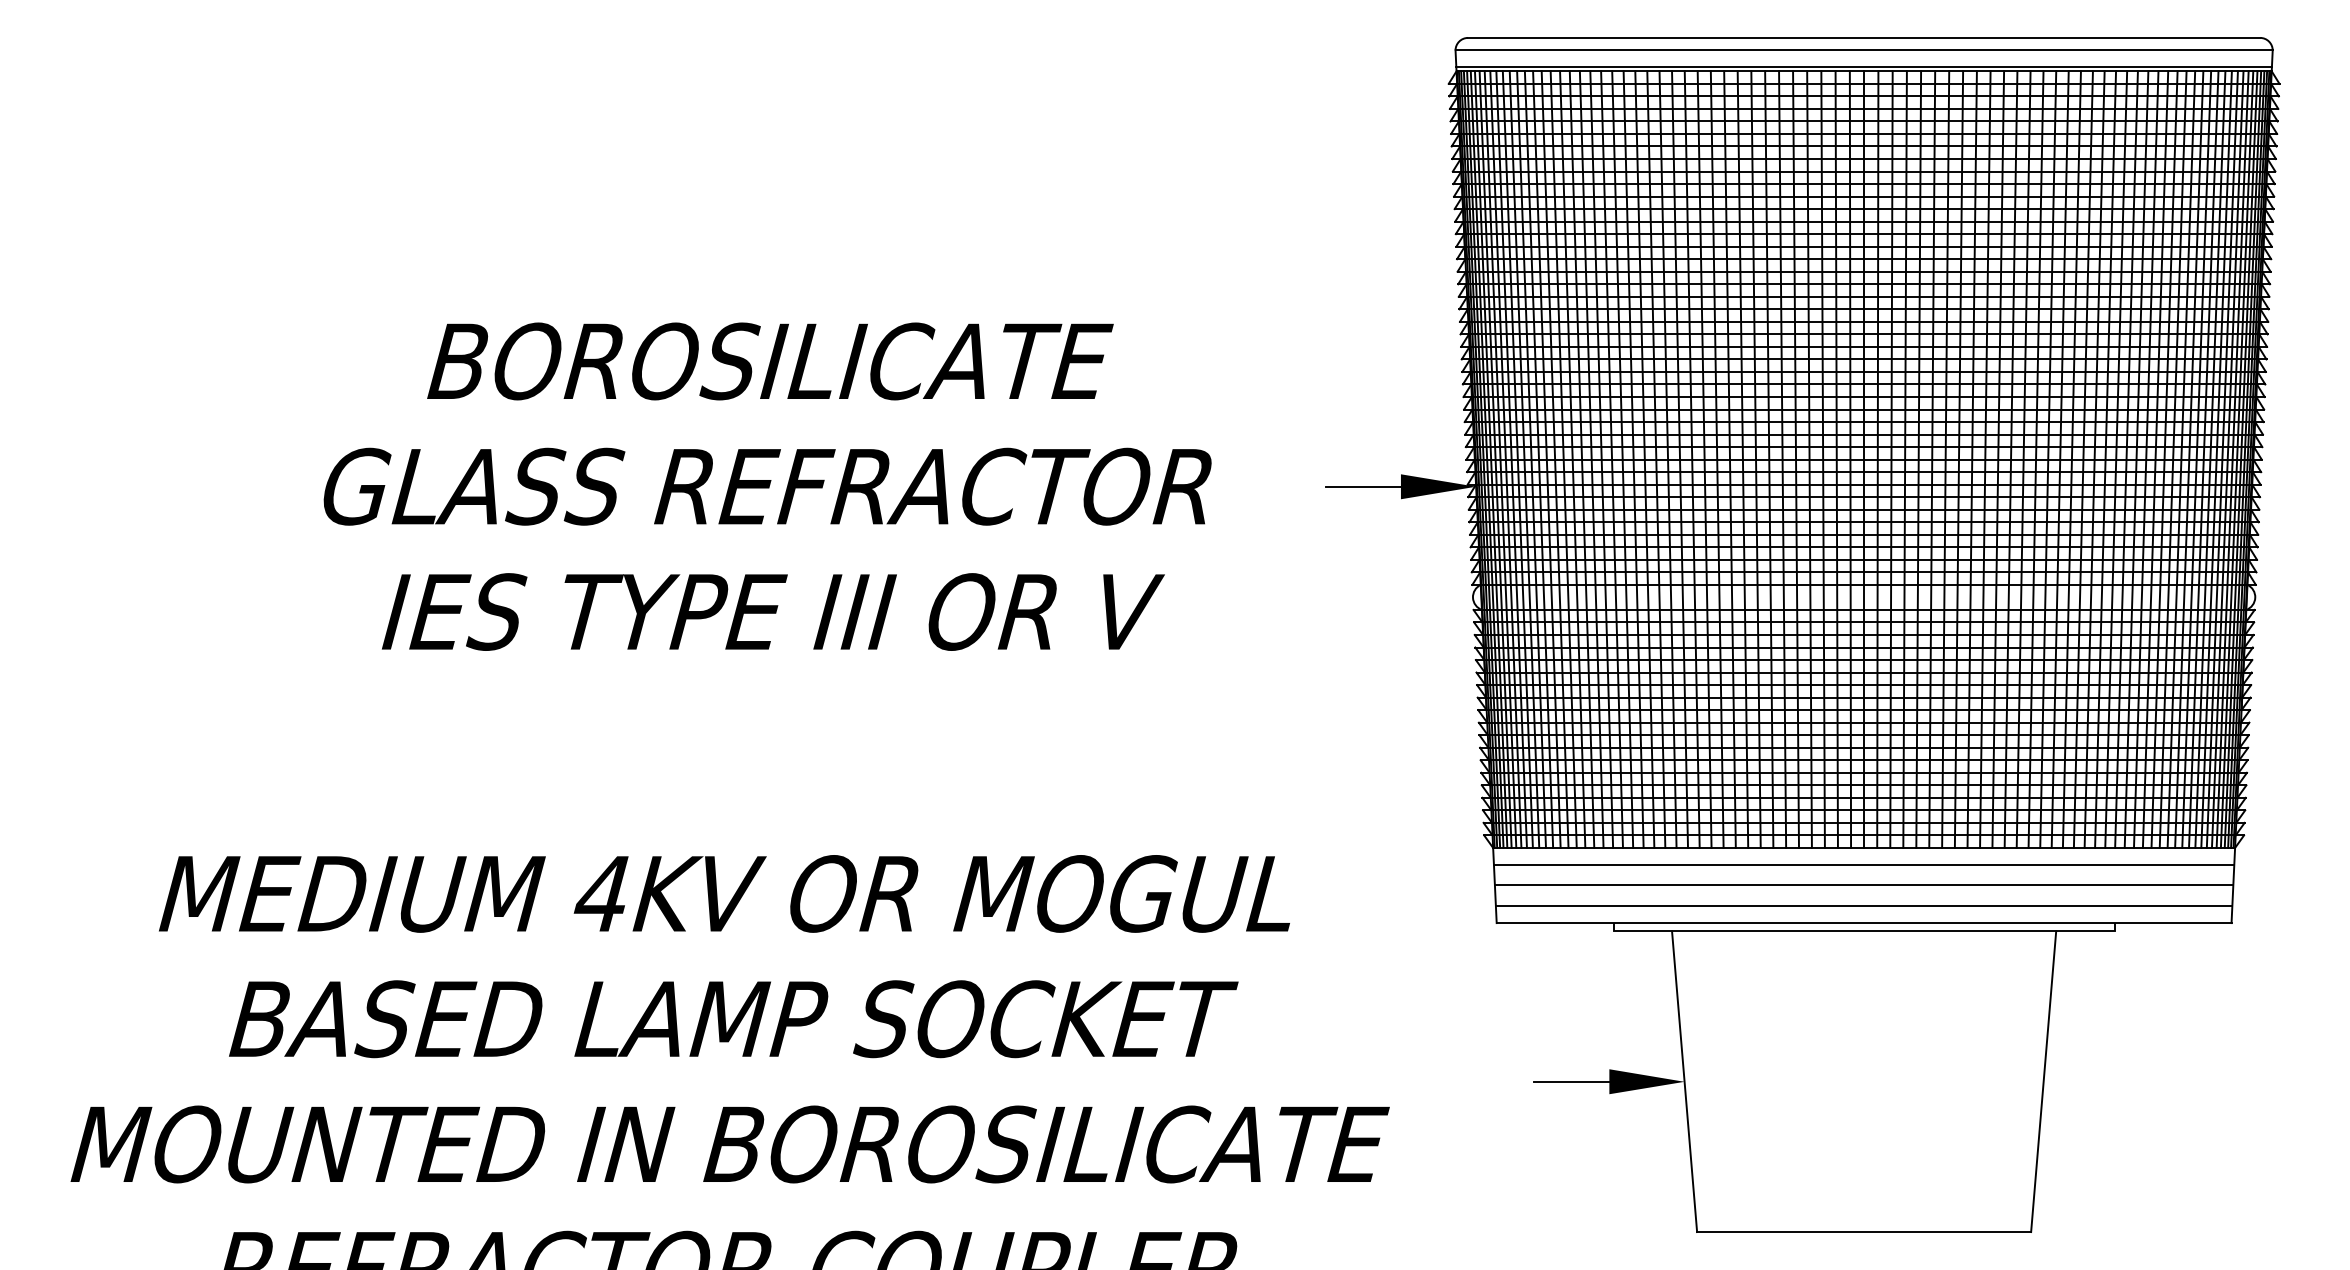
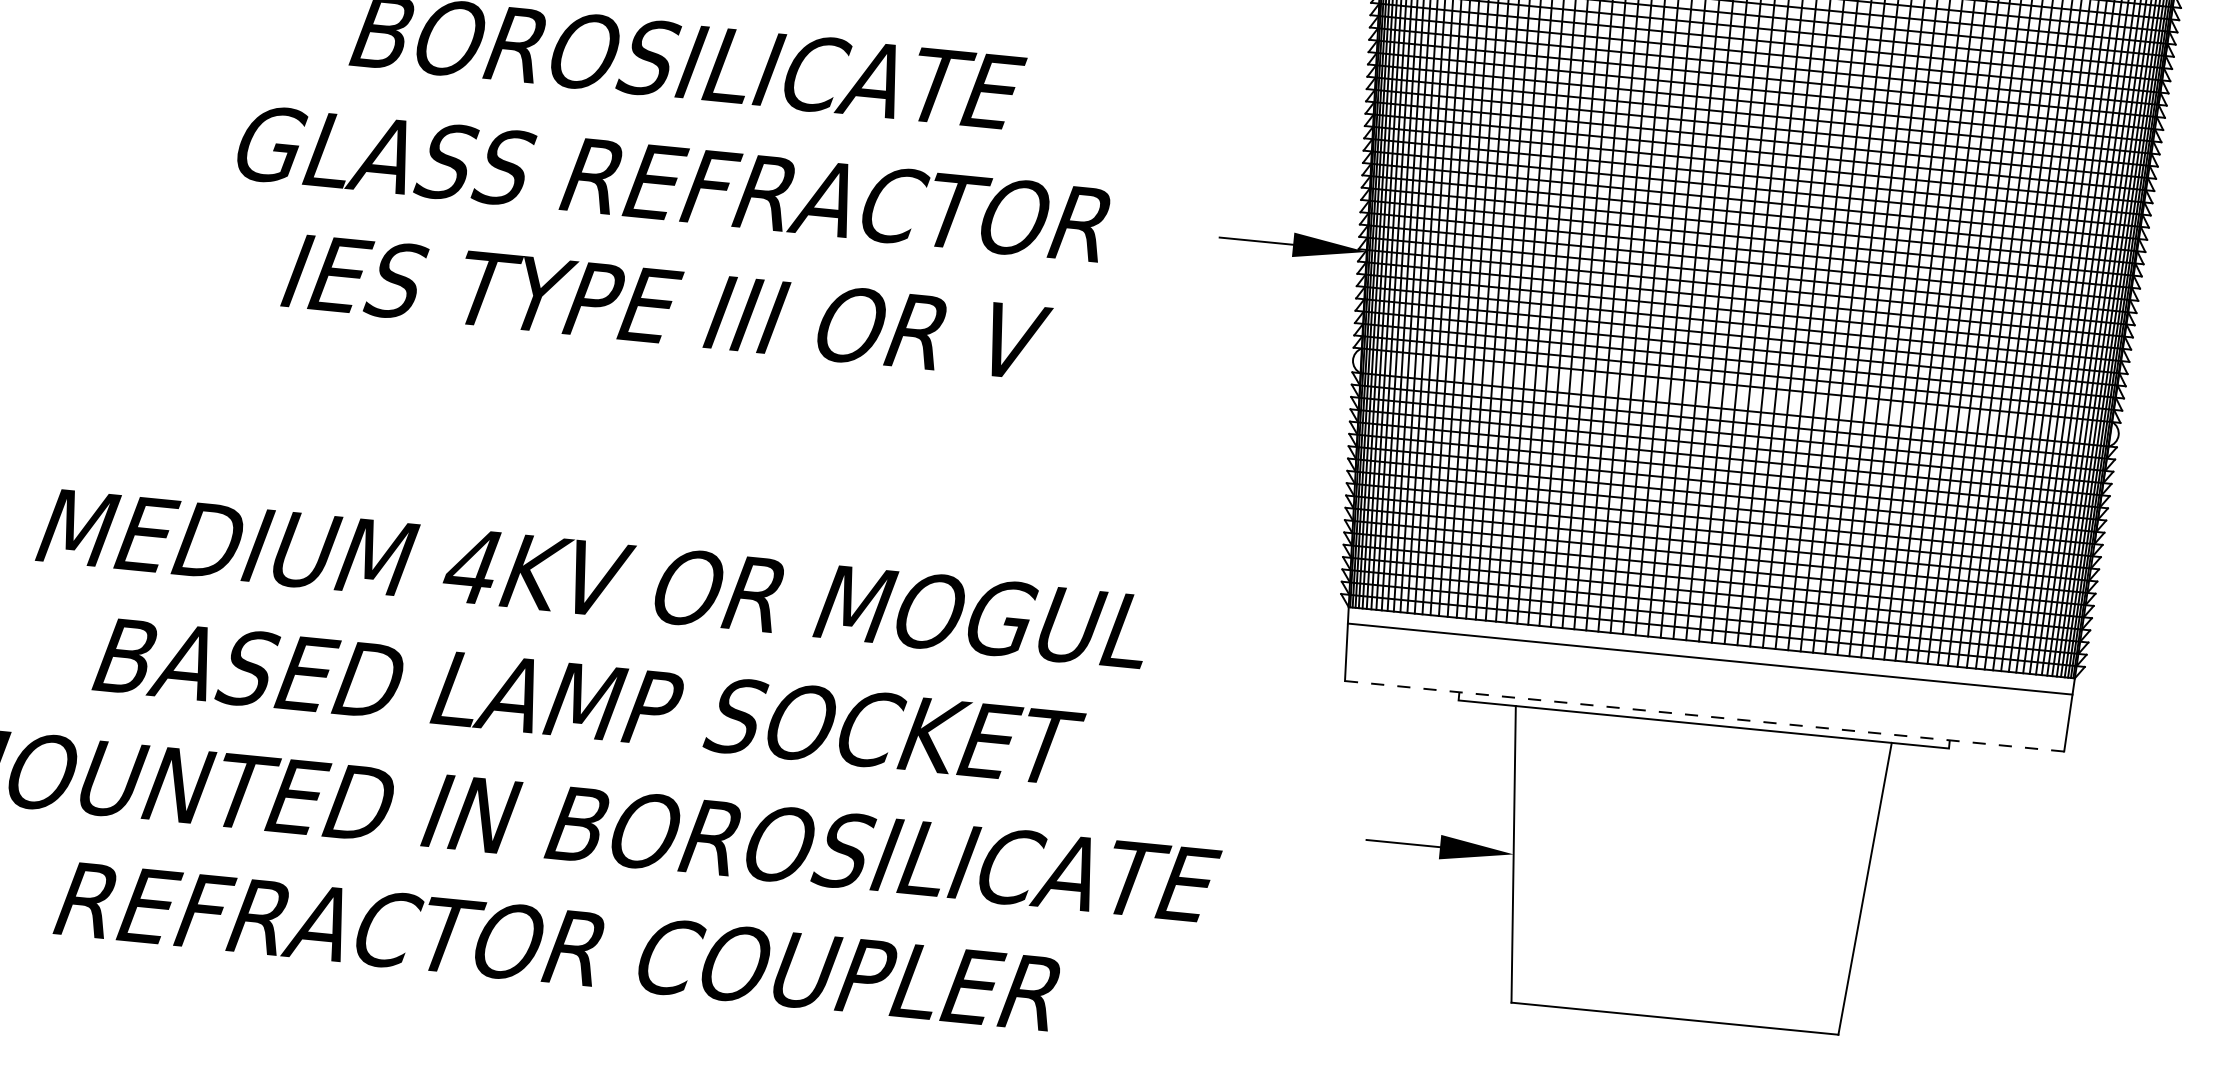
line: (1863, 885) -> (1707, 679), removed
line: (1863, 906) -> (1705, 700), removed
line: (1864, 923) -> (1704, 716), solid -> dashed

